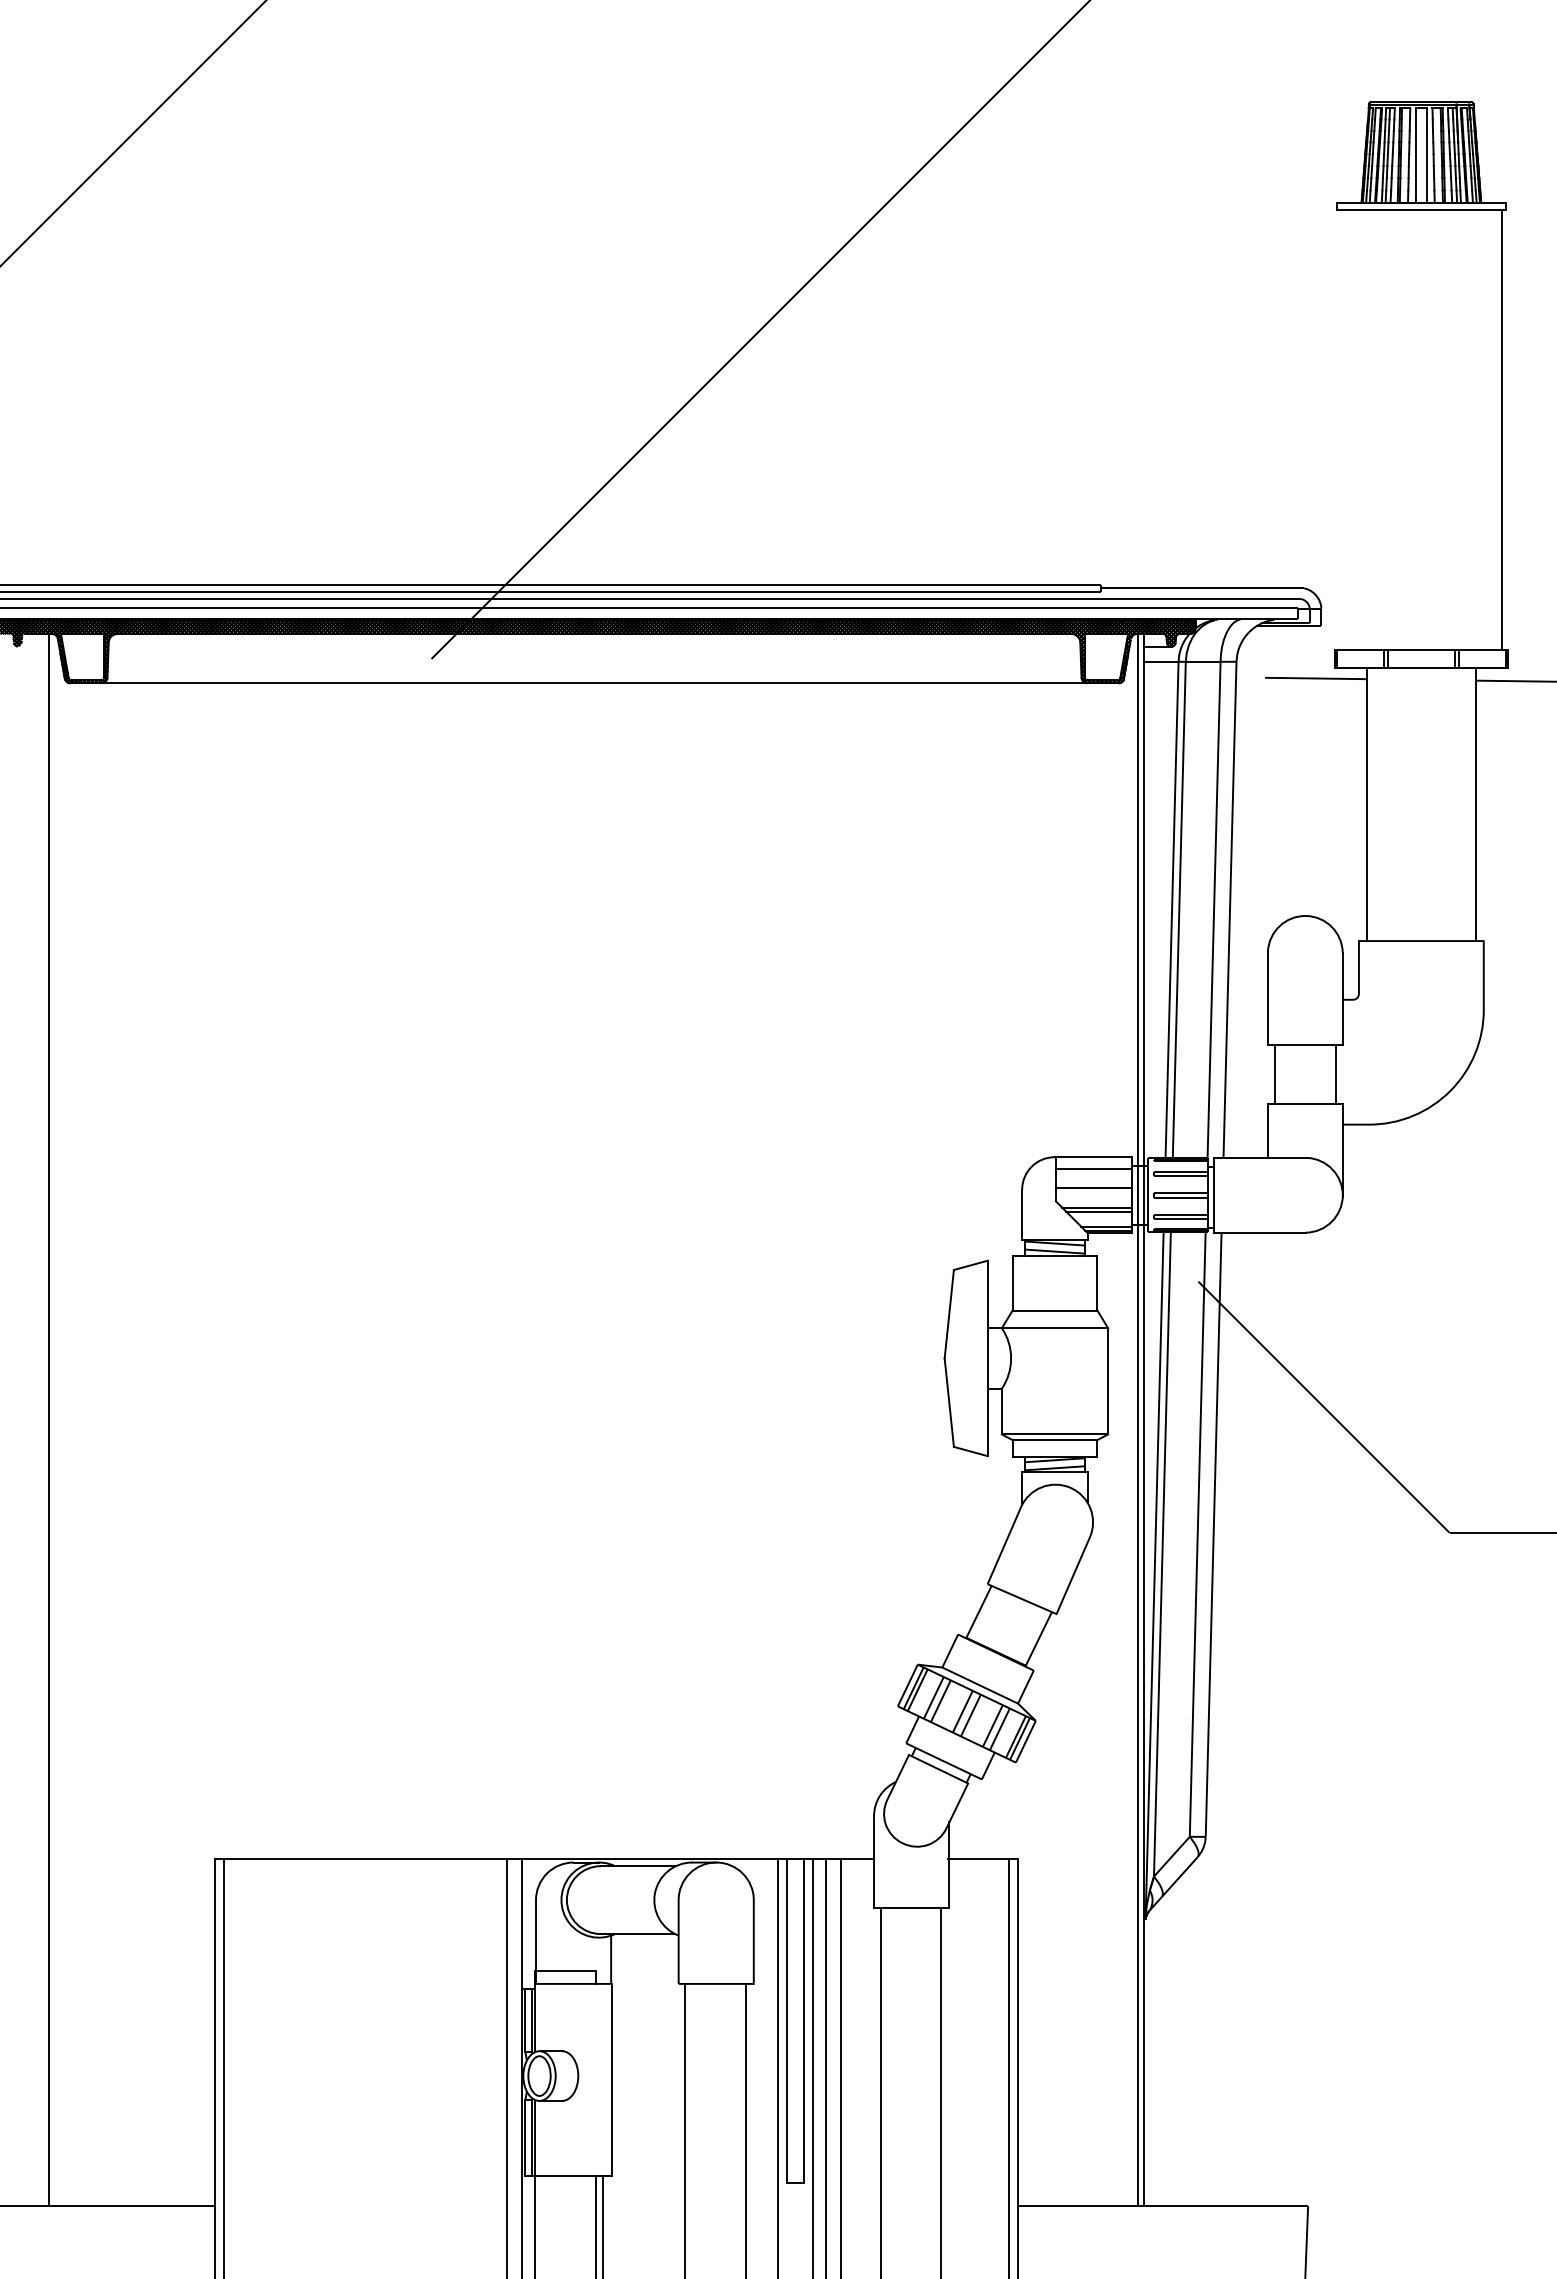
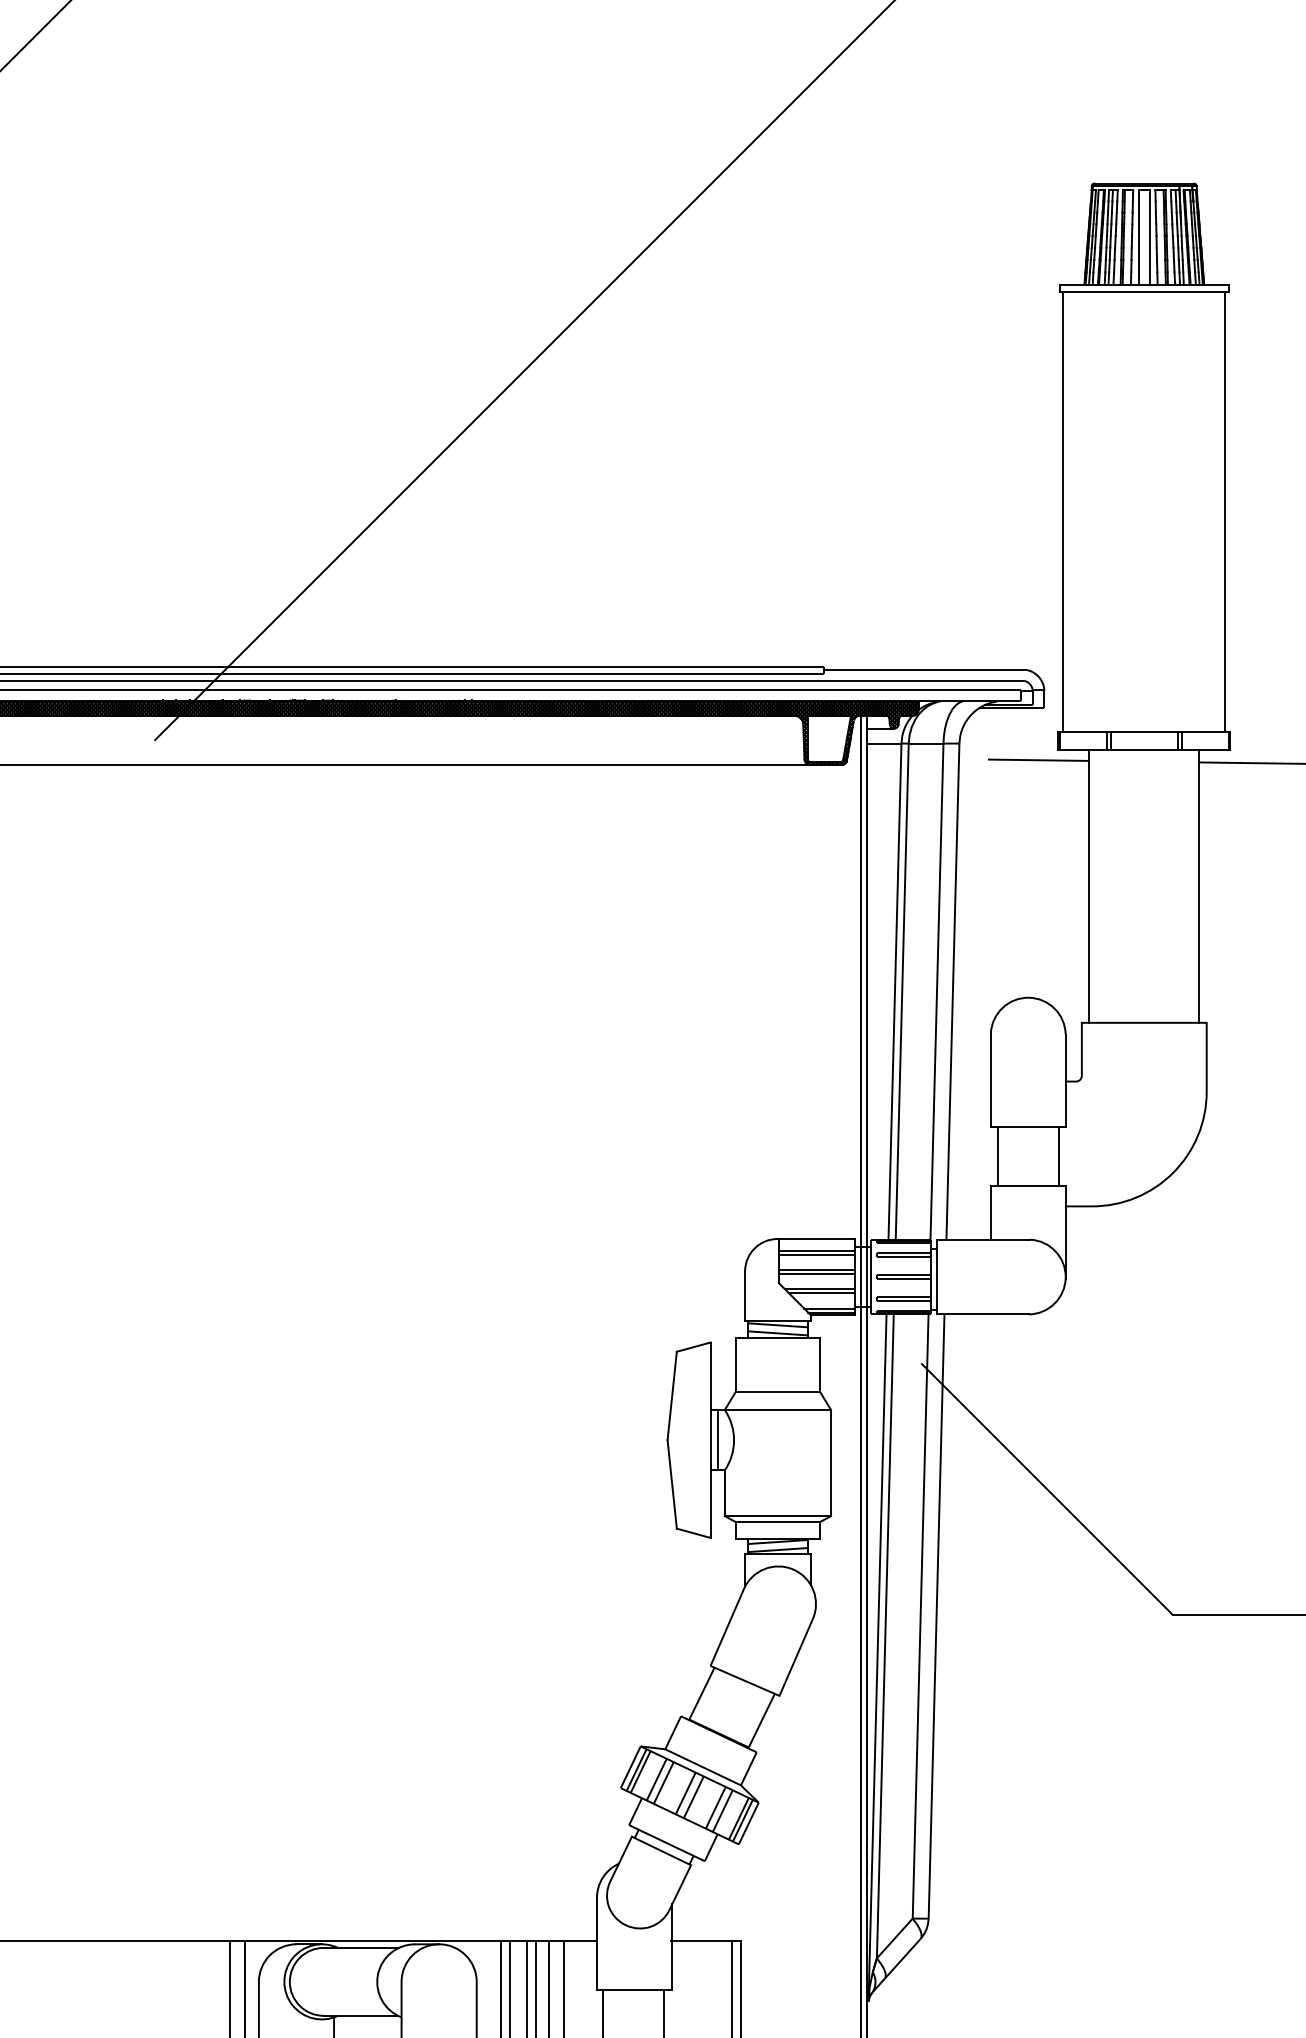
line: (1340, 429) -> (1063, 511), added
line: (1093, 1173) -> (816, 1255), added
line: (1093, 1192) -> (816, 1274), added
line: (995, 1358) -> (718, 1440), added

